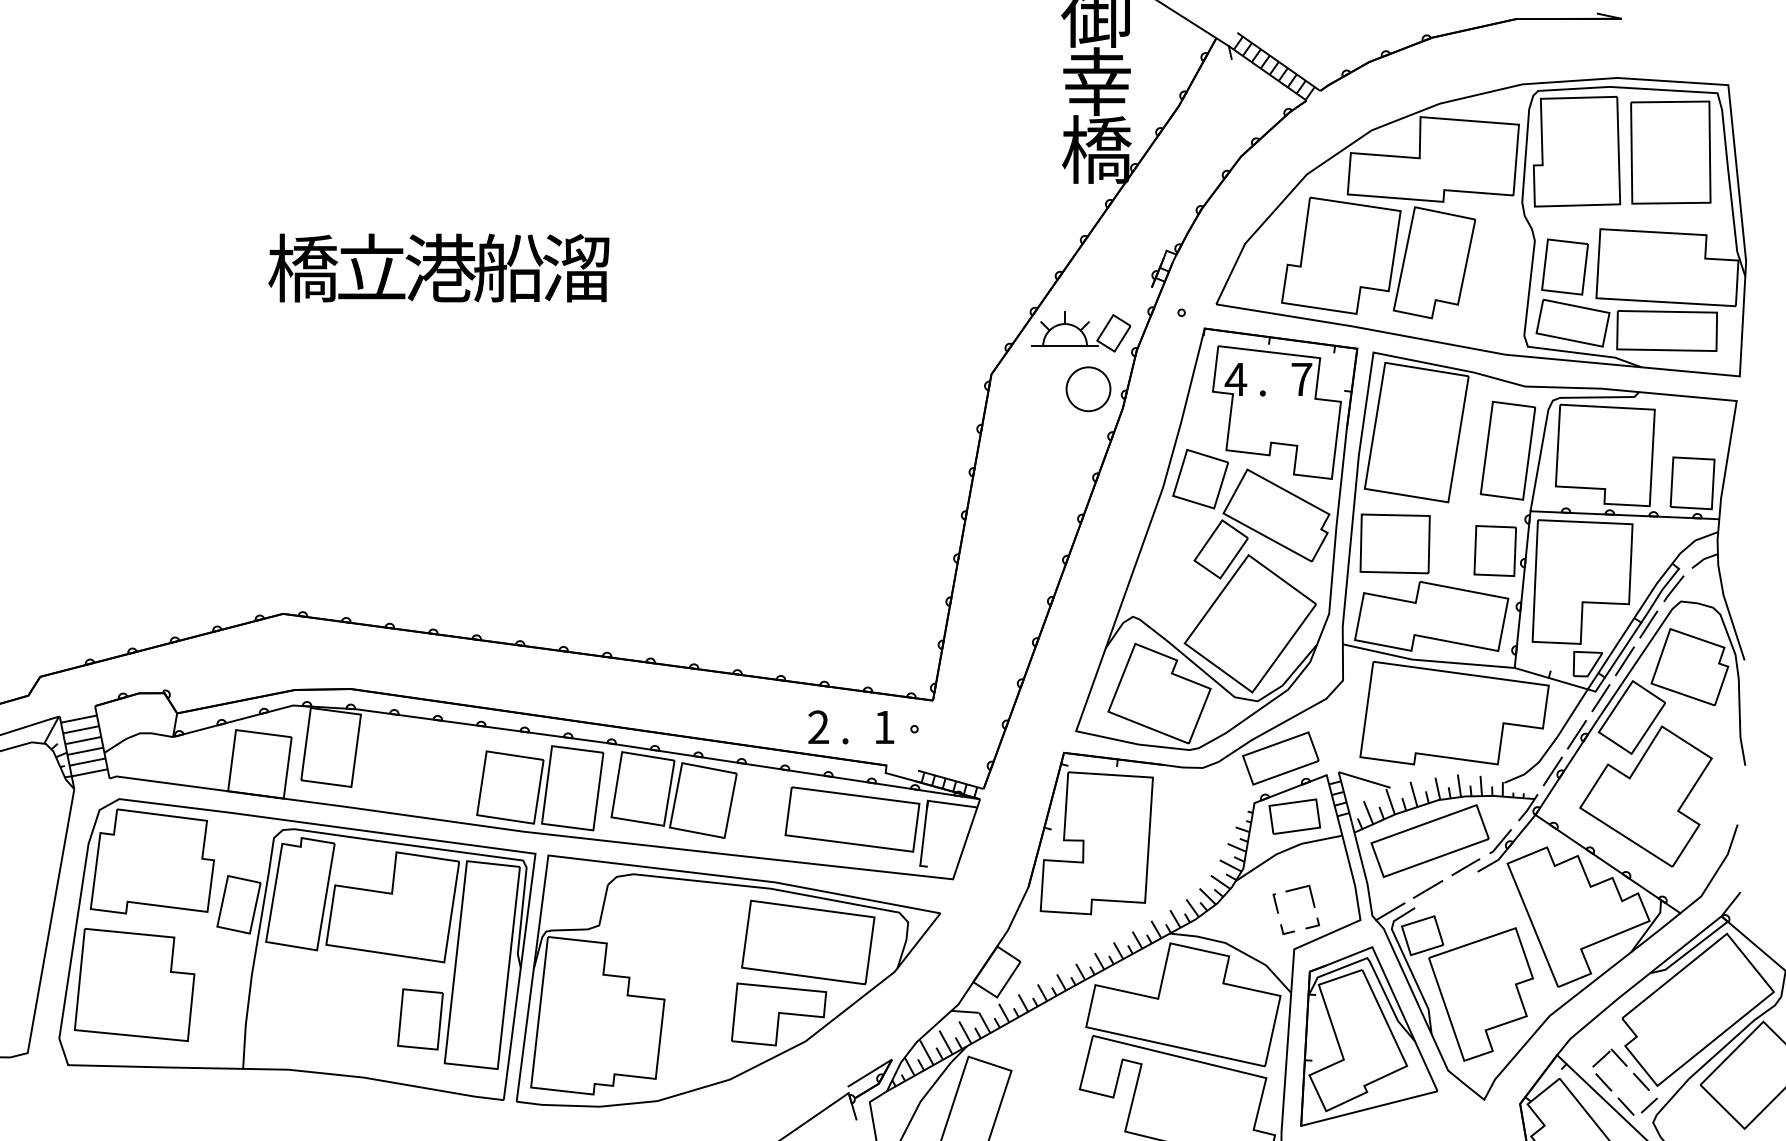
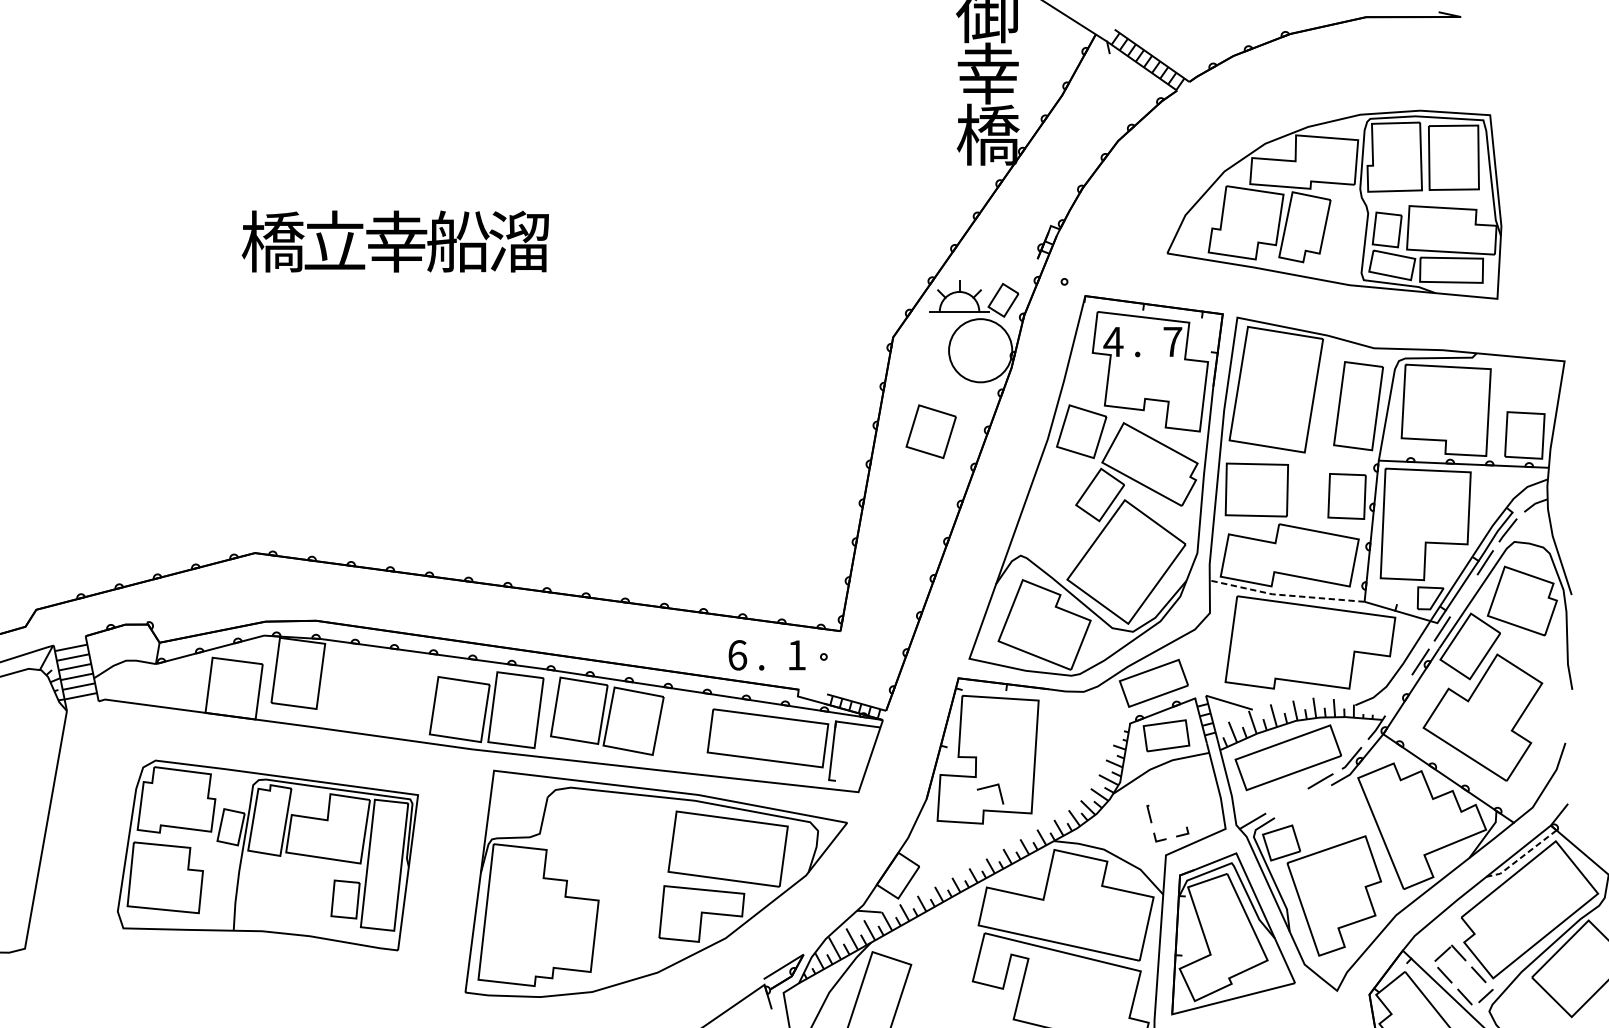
part: (1480, 227) -> (1333, 204), size x0.7
text: (440, 267) -> (396, 241), 港 -> 幸
circle: (1088, 389) -> (980, 350), size x1.6
part: (1033, 479) -> (931, 432), added
line: (1427, 660) -> (1286, 595), solid -> dashed
line: (1624, 661) -> (1463, 595), removed
text: (818, 727) -> (737, 655), 2 -> 6
line: (1552, 771) -> (1398, 695), removed
part: (1299, 889) -> (989, 787), moved
line: (1427, 889) -> (1286, 801), removed
part: (297, 949) -> (268, 855), size x0.7
line: (1689, 950) -> (1522, 856), solid -> dashed

